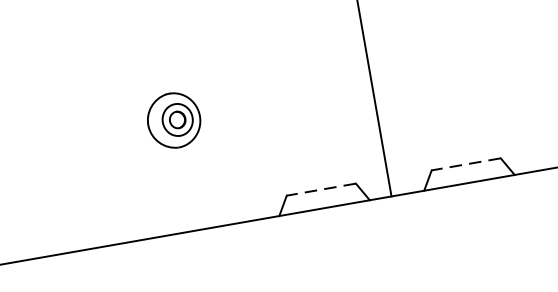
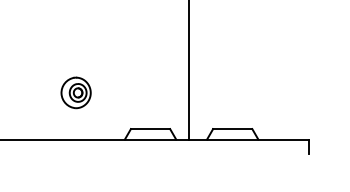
part: (172, 120) -> (75, 92), moved
line: (465, 165) -> (232, 129), dashed -> solid
line: (321, 190) -> (150, 129), dashed -> solid

